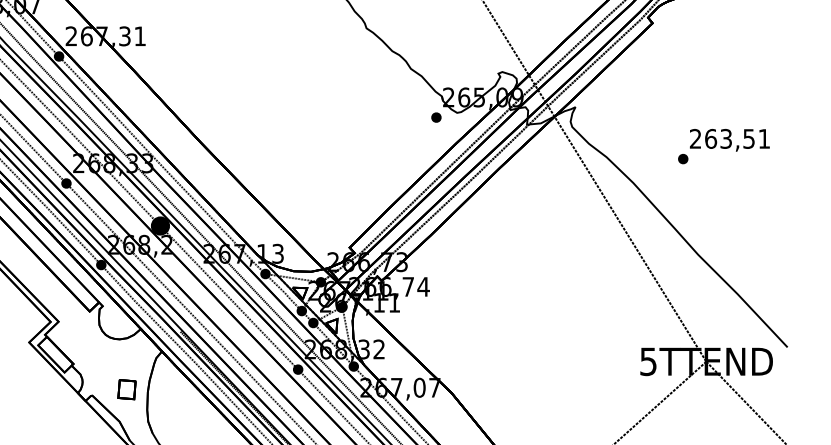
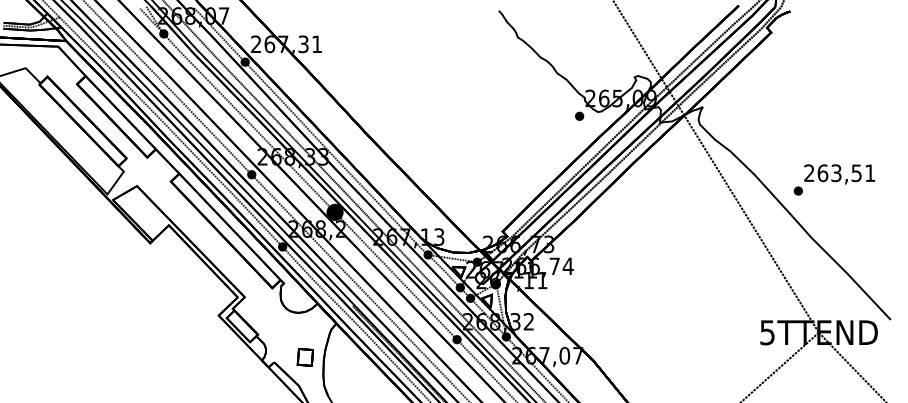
text: (724, 146) -> (834, 179), moved

